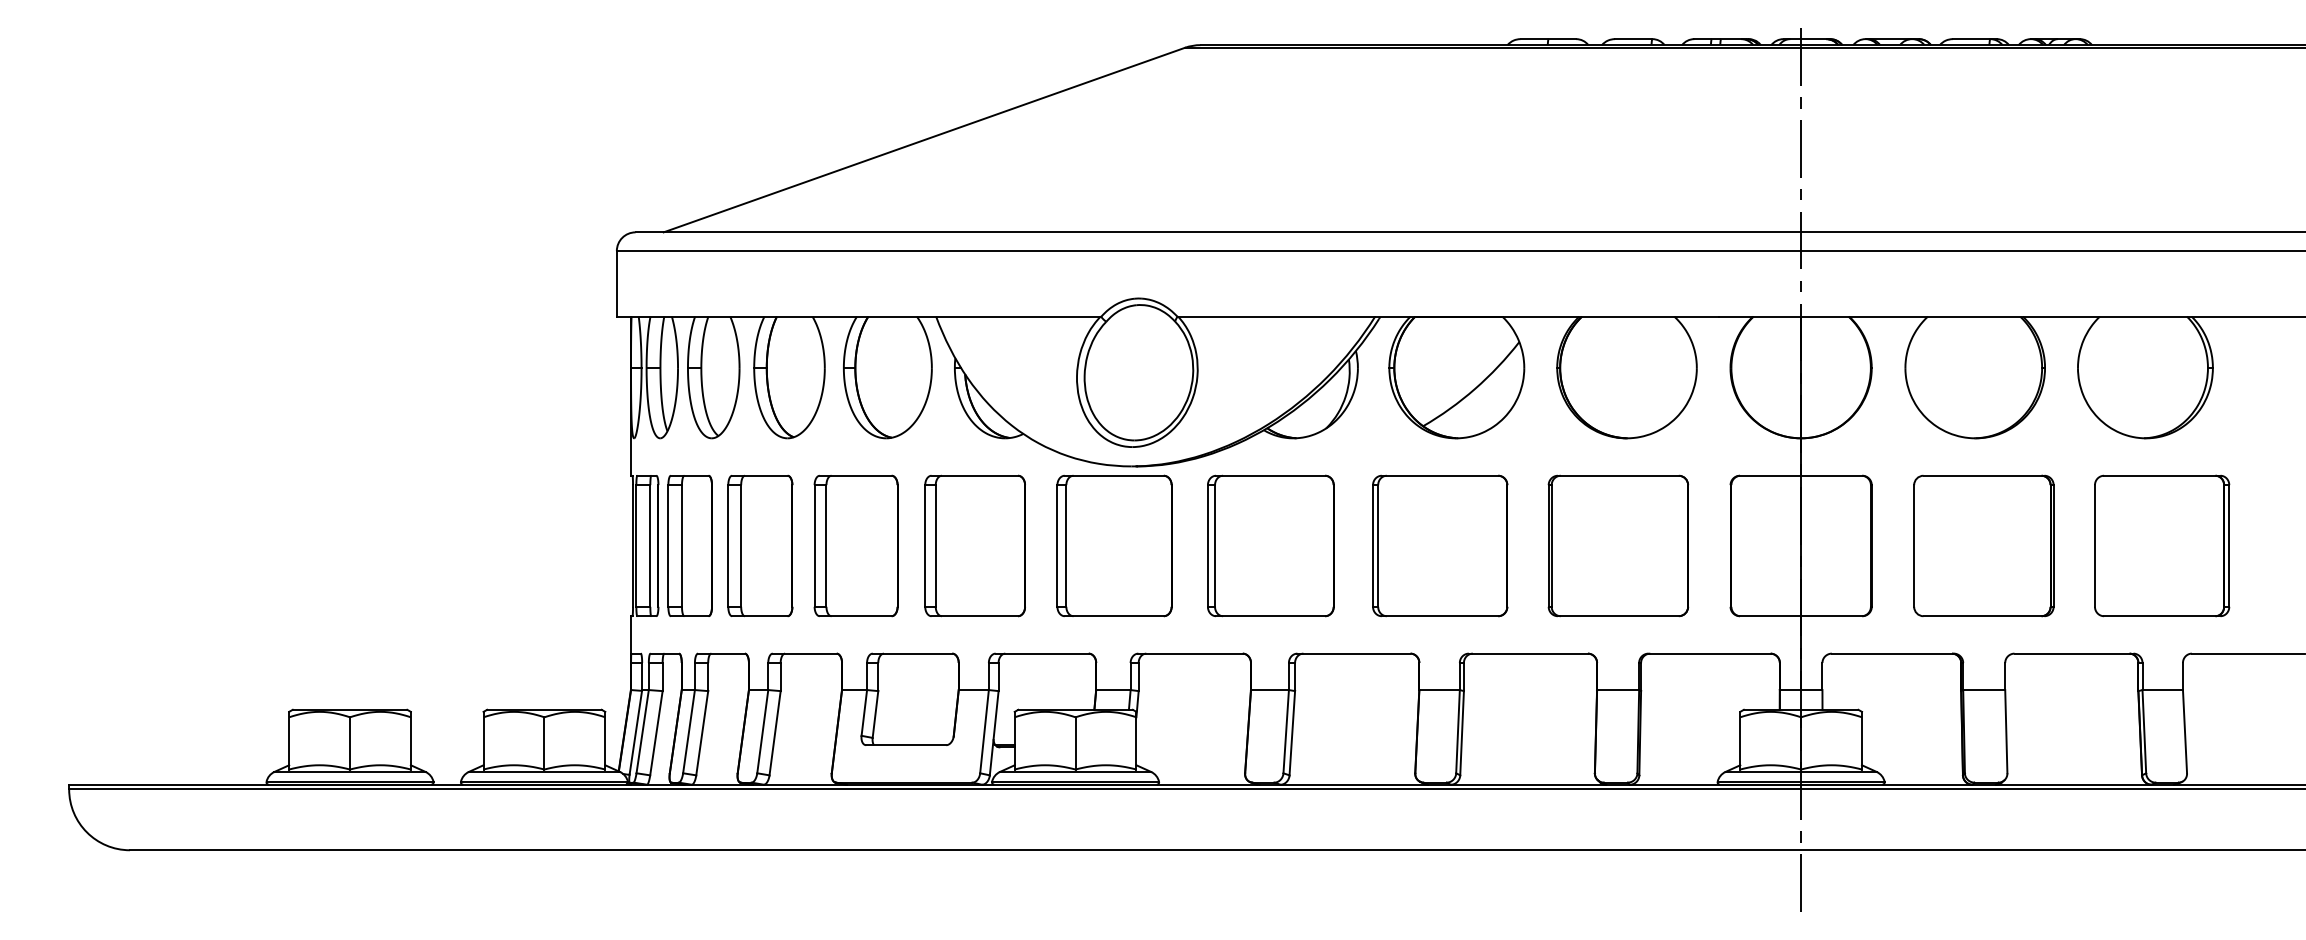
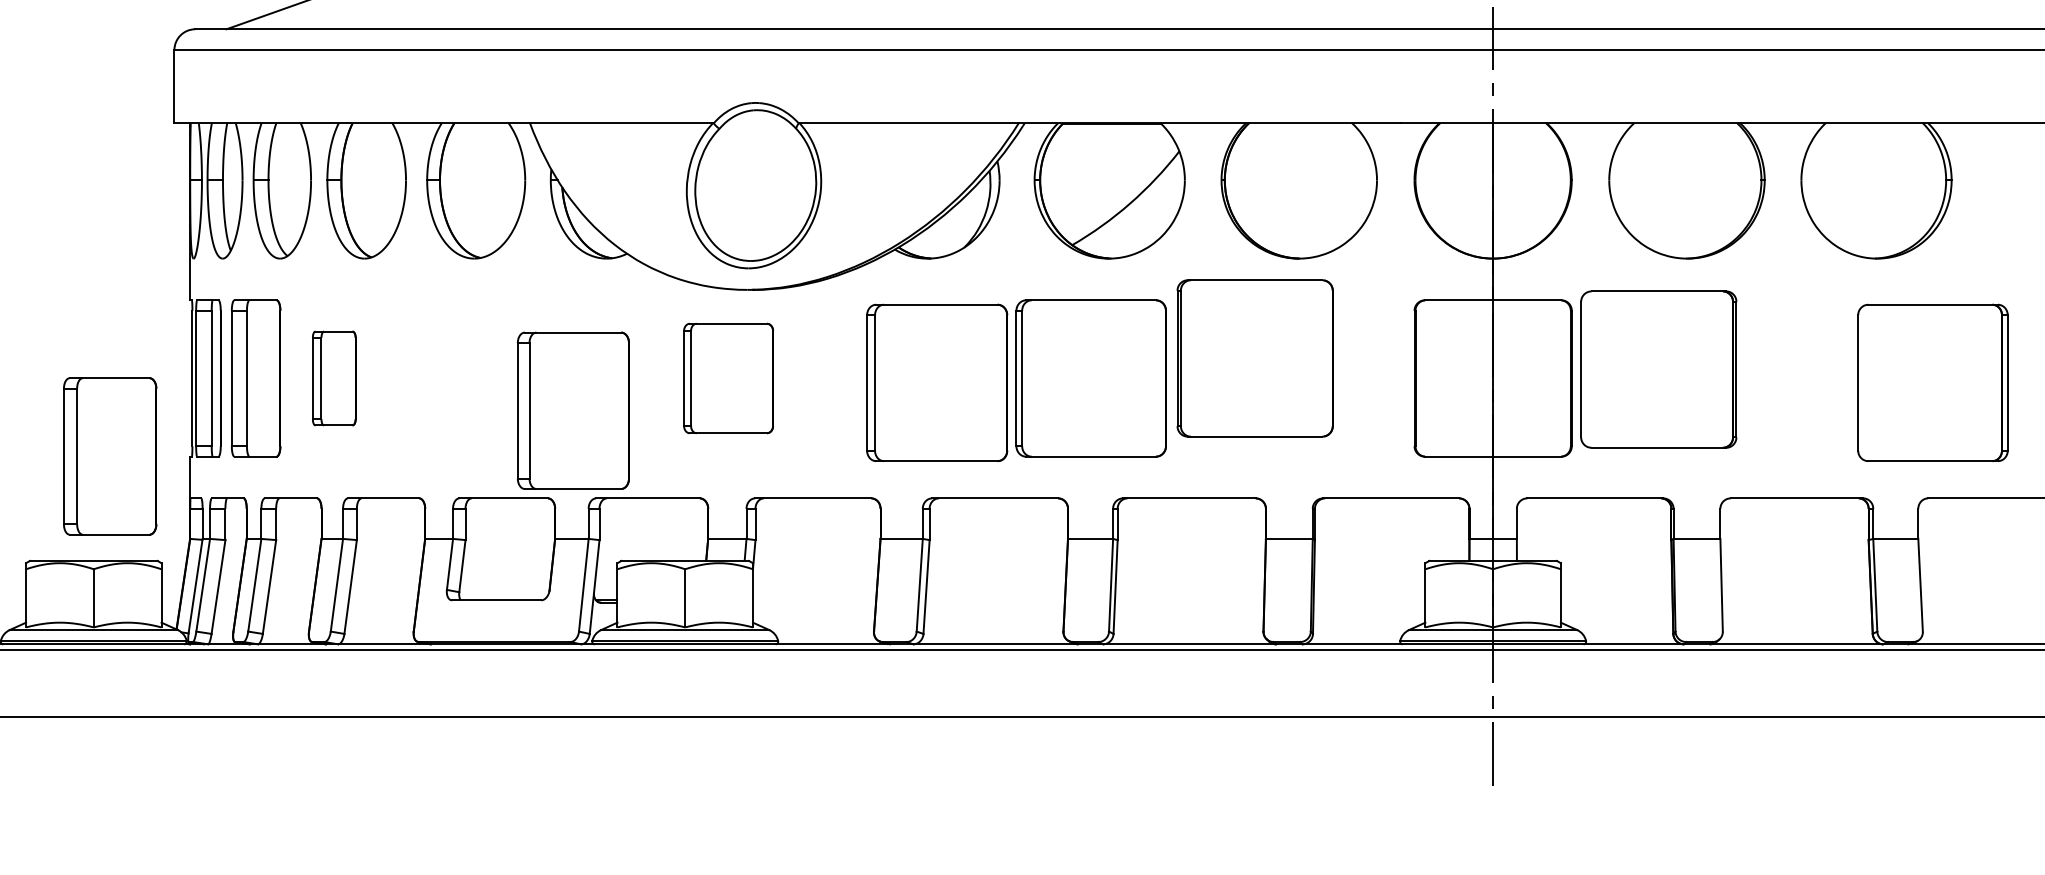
part: (760, 545) -> (334, 377), size x0.6
part: (855, 545) -> (109, 455), moved
part: (974, 545) -> (572, 410), moved
part: (1114, 545) -> (728, 377), size x0.7
part: (1270, 545) -> (936, 382), moved
part: (1618, 545) -> (1255, 357), moved
part: (1983, 545) -> (1658, 369), moved
part: (2162, 545) -> (1933, 382), moved

